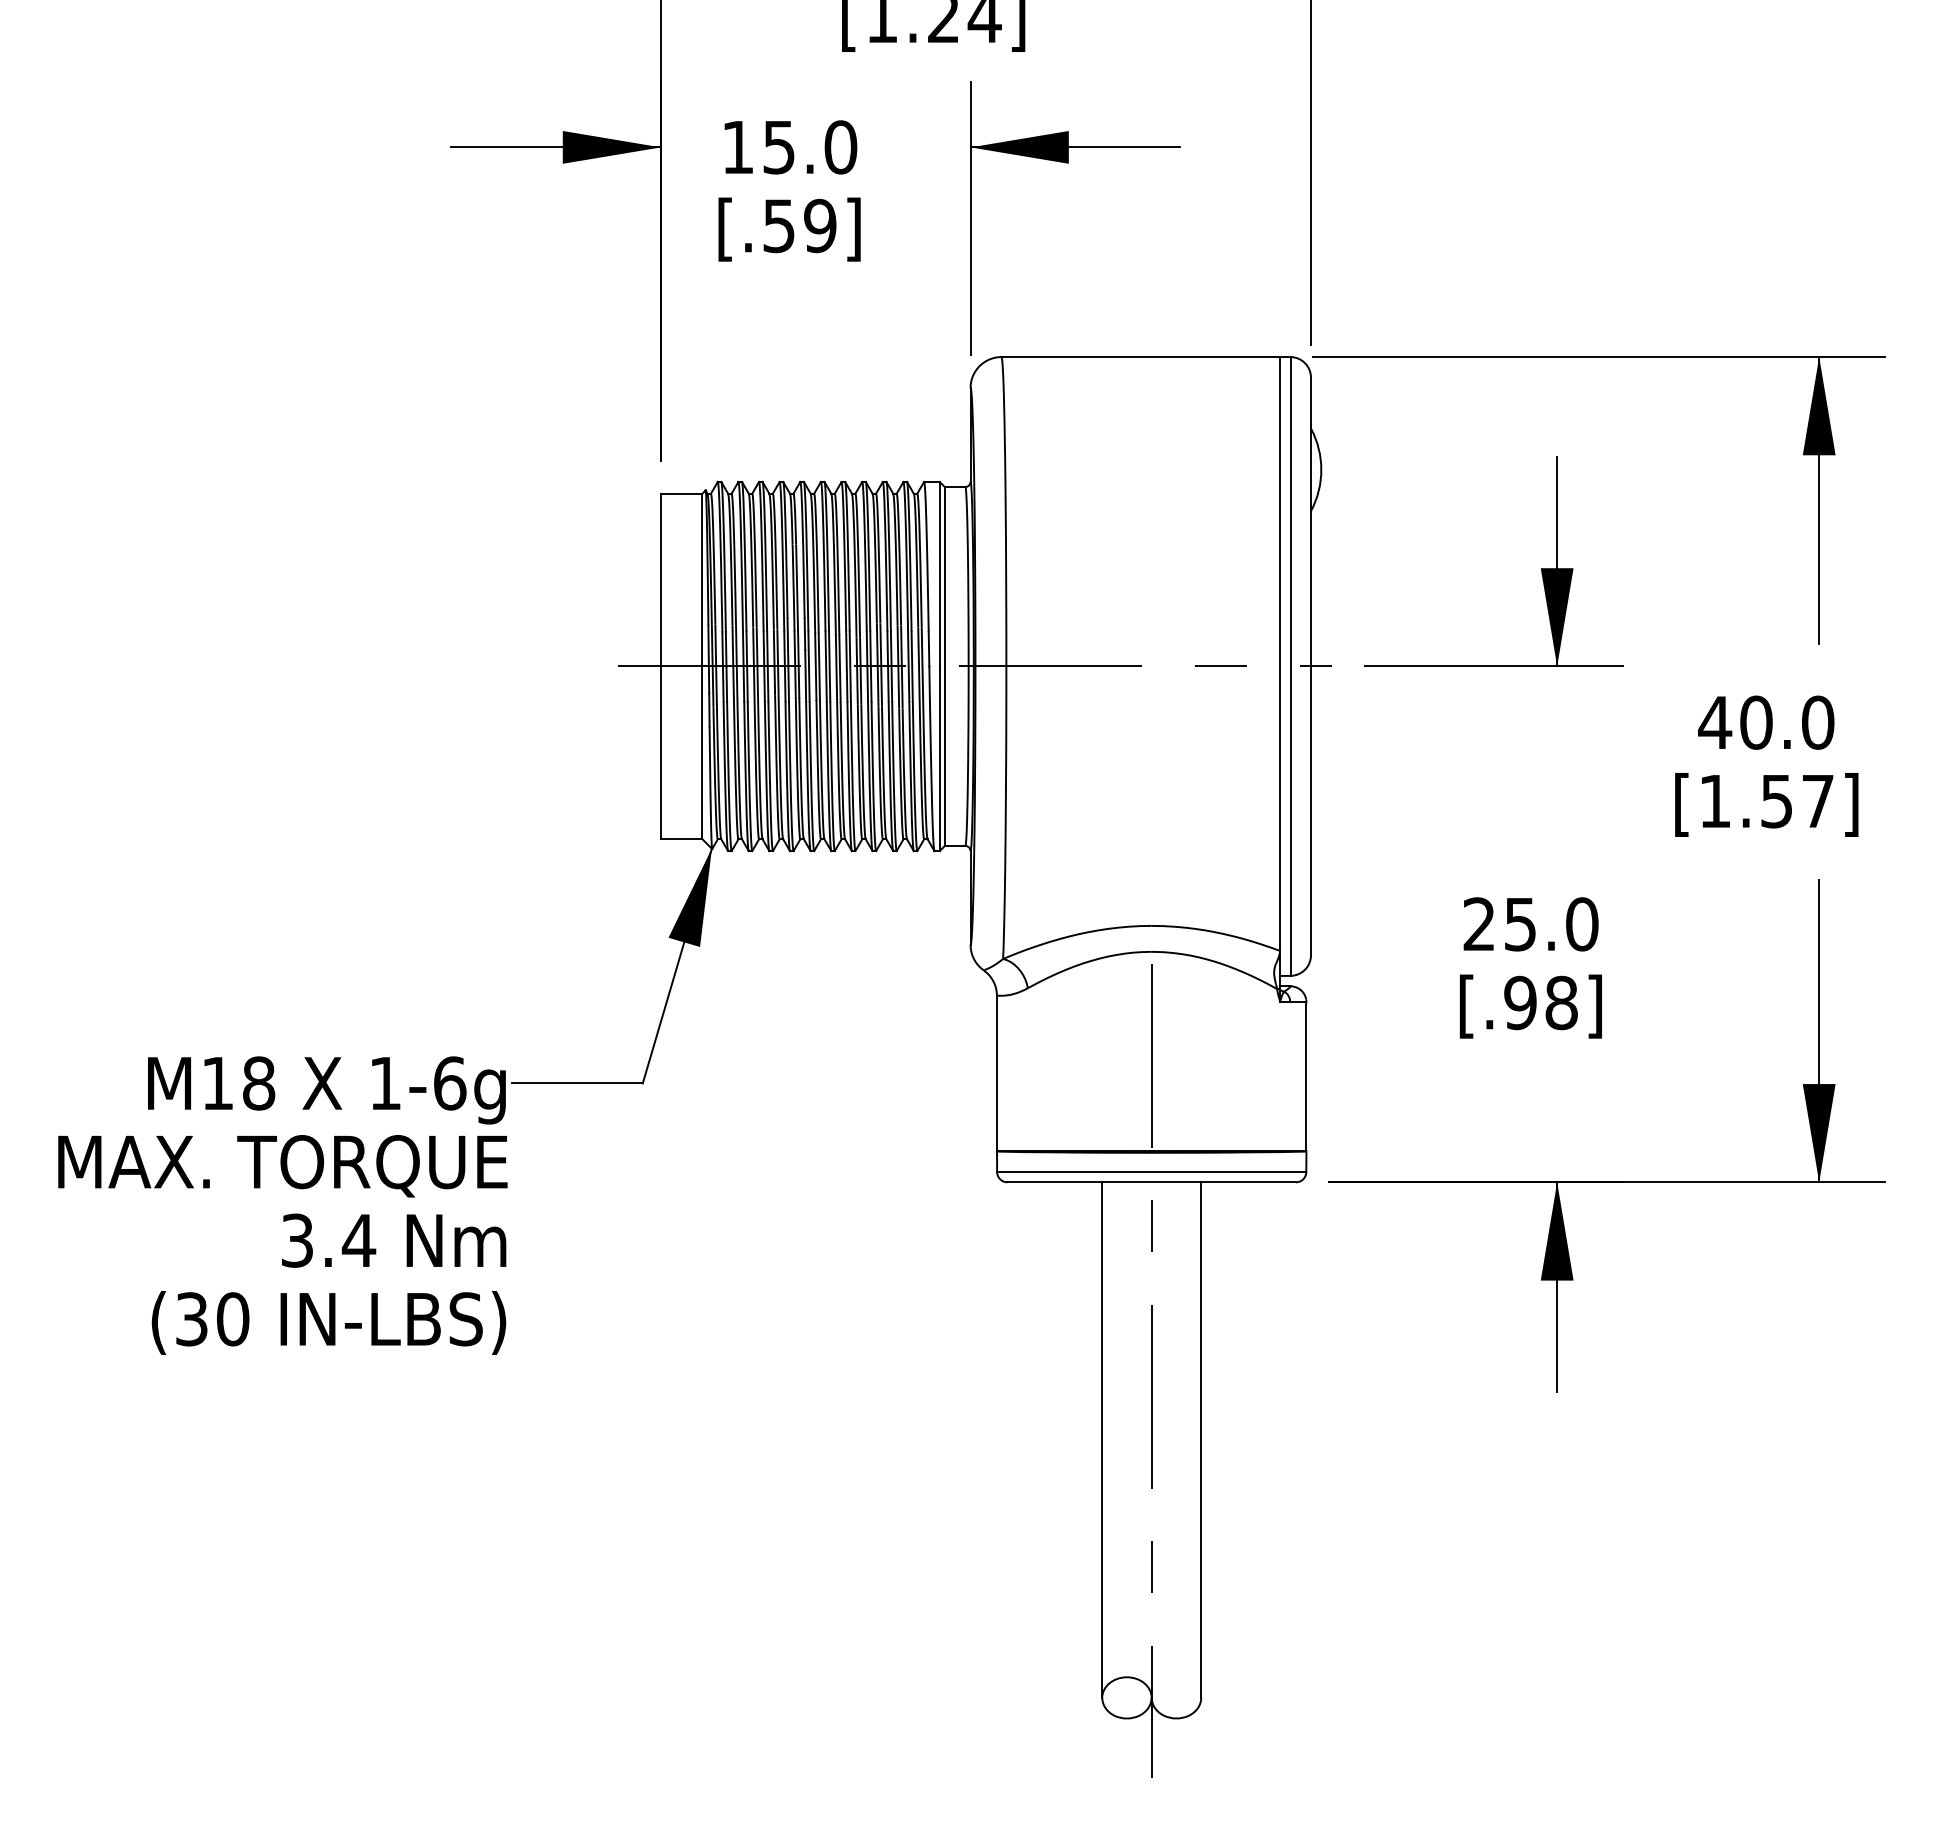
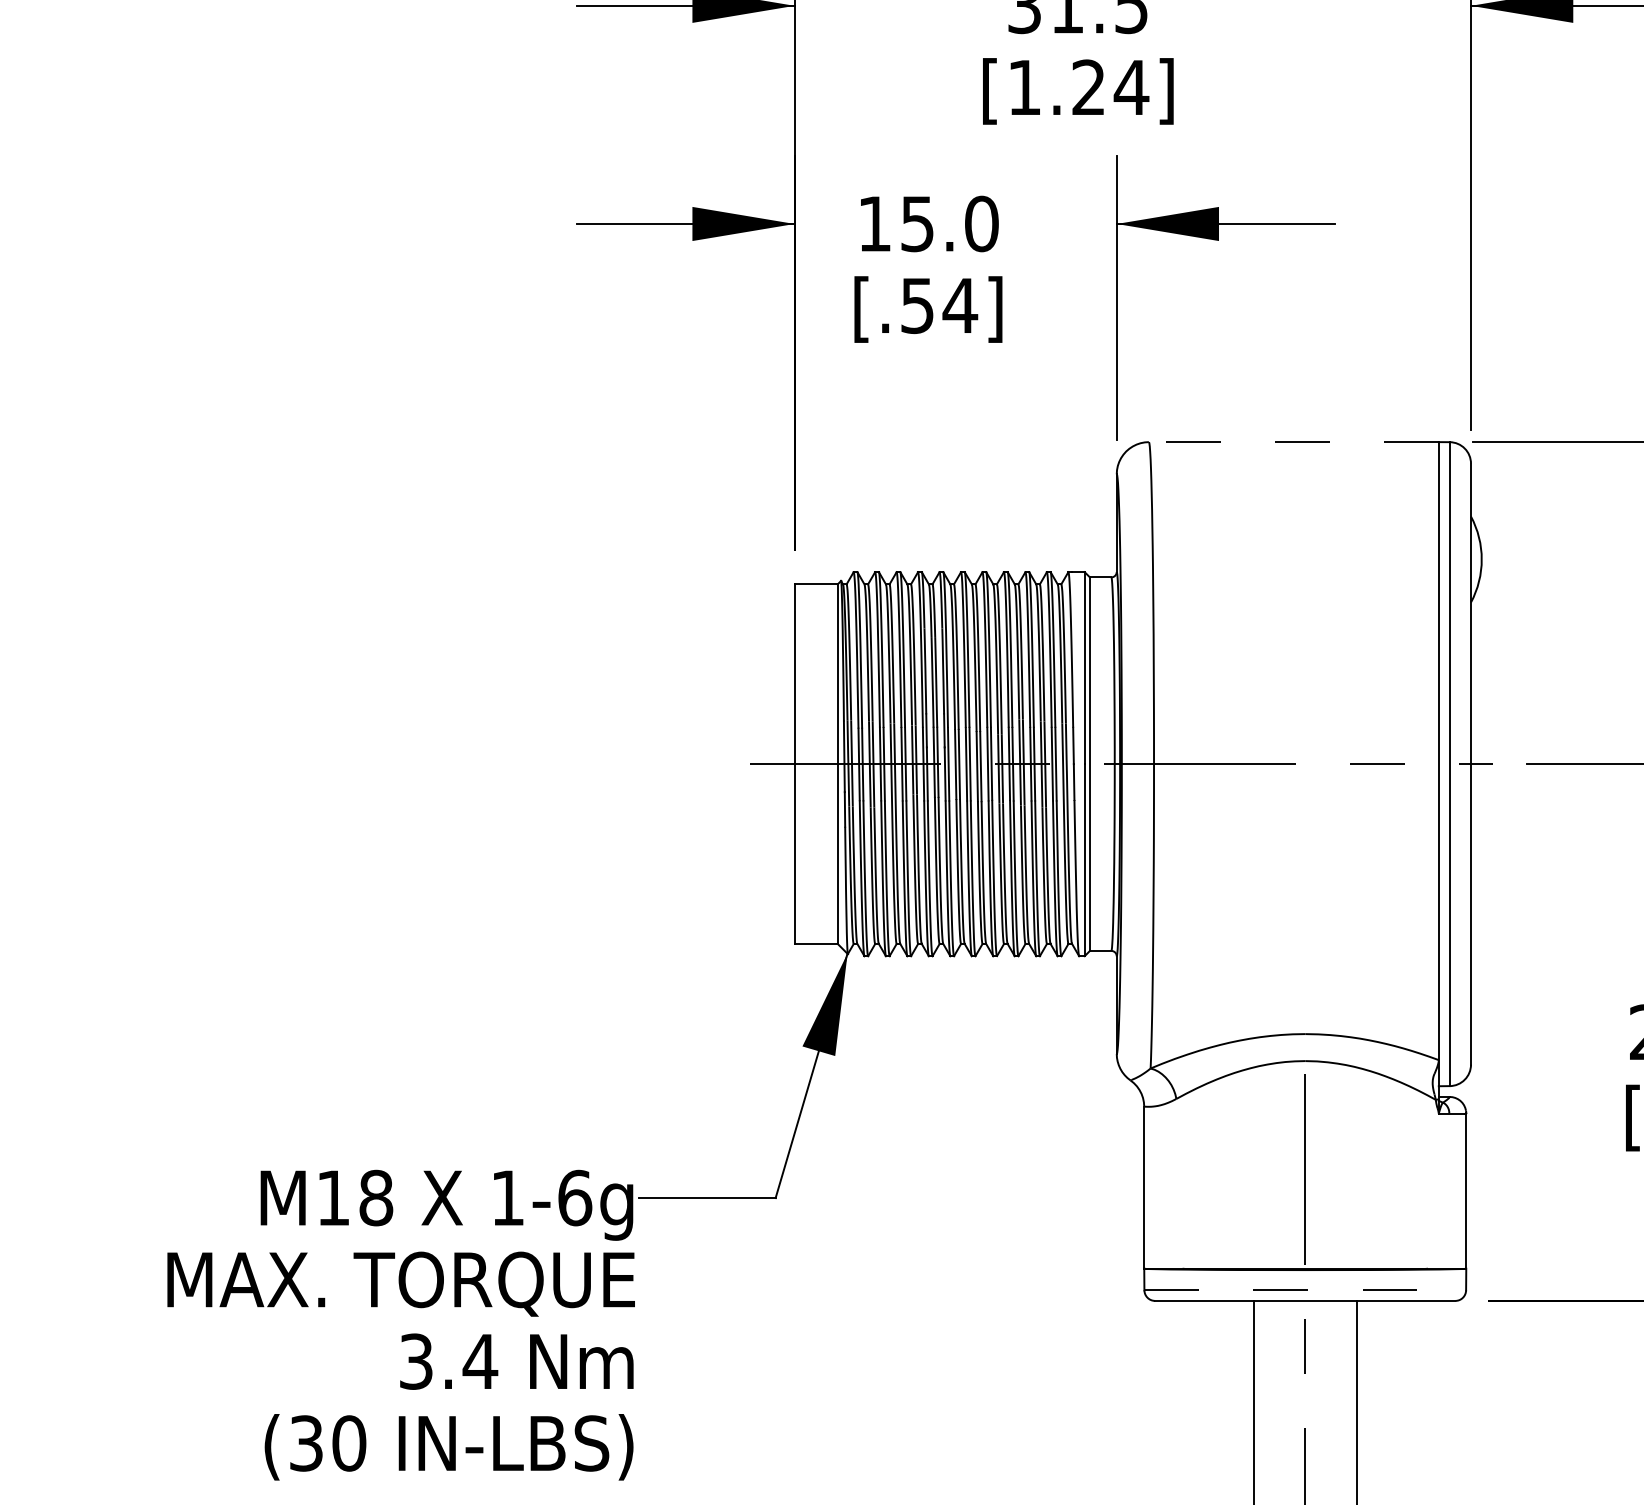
text: (820, 225) -> (960, 305), [.59] -> [.54]
line: (1140, 357) -> (1293, 442), solid -> dashed
line: (1151, 1172) -> (1305, 1290), solid -> dashed

